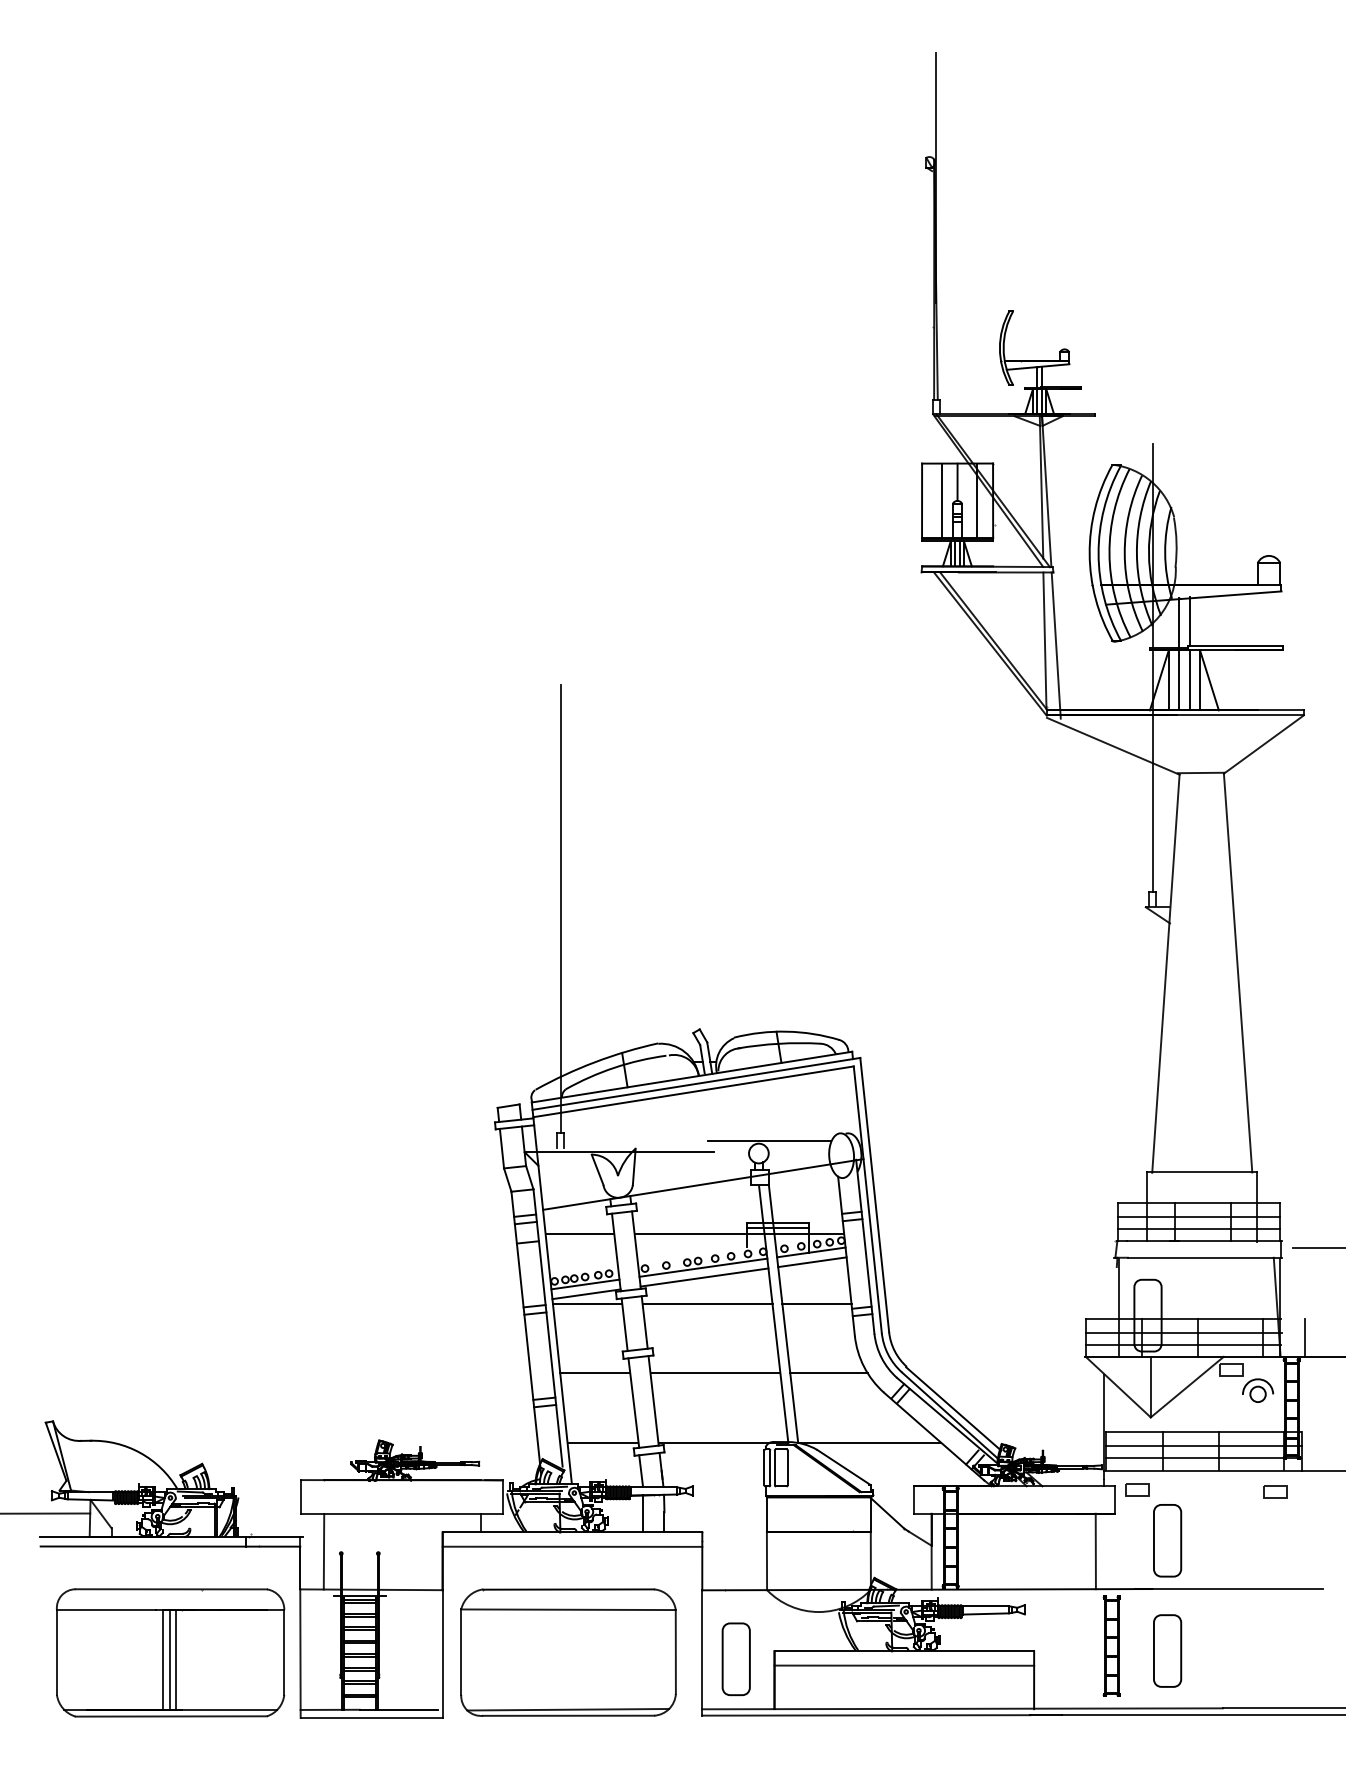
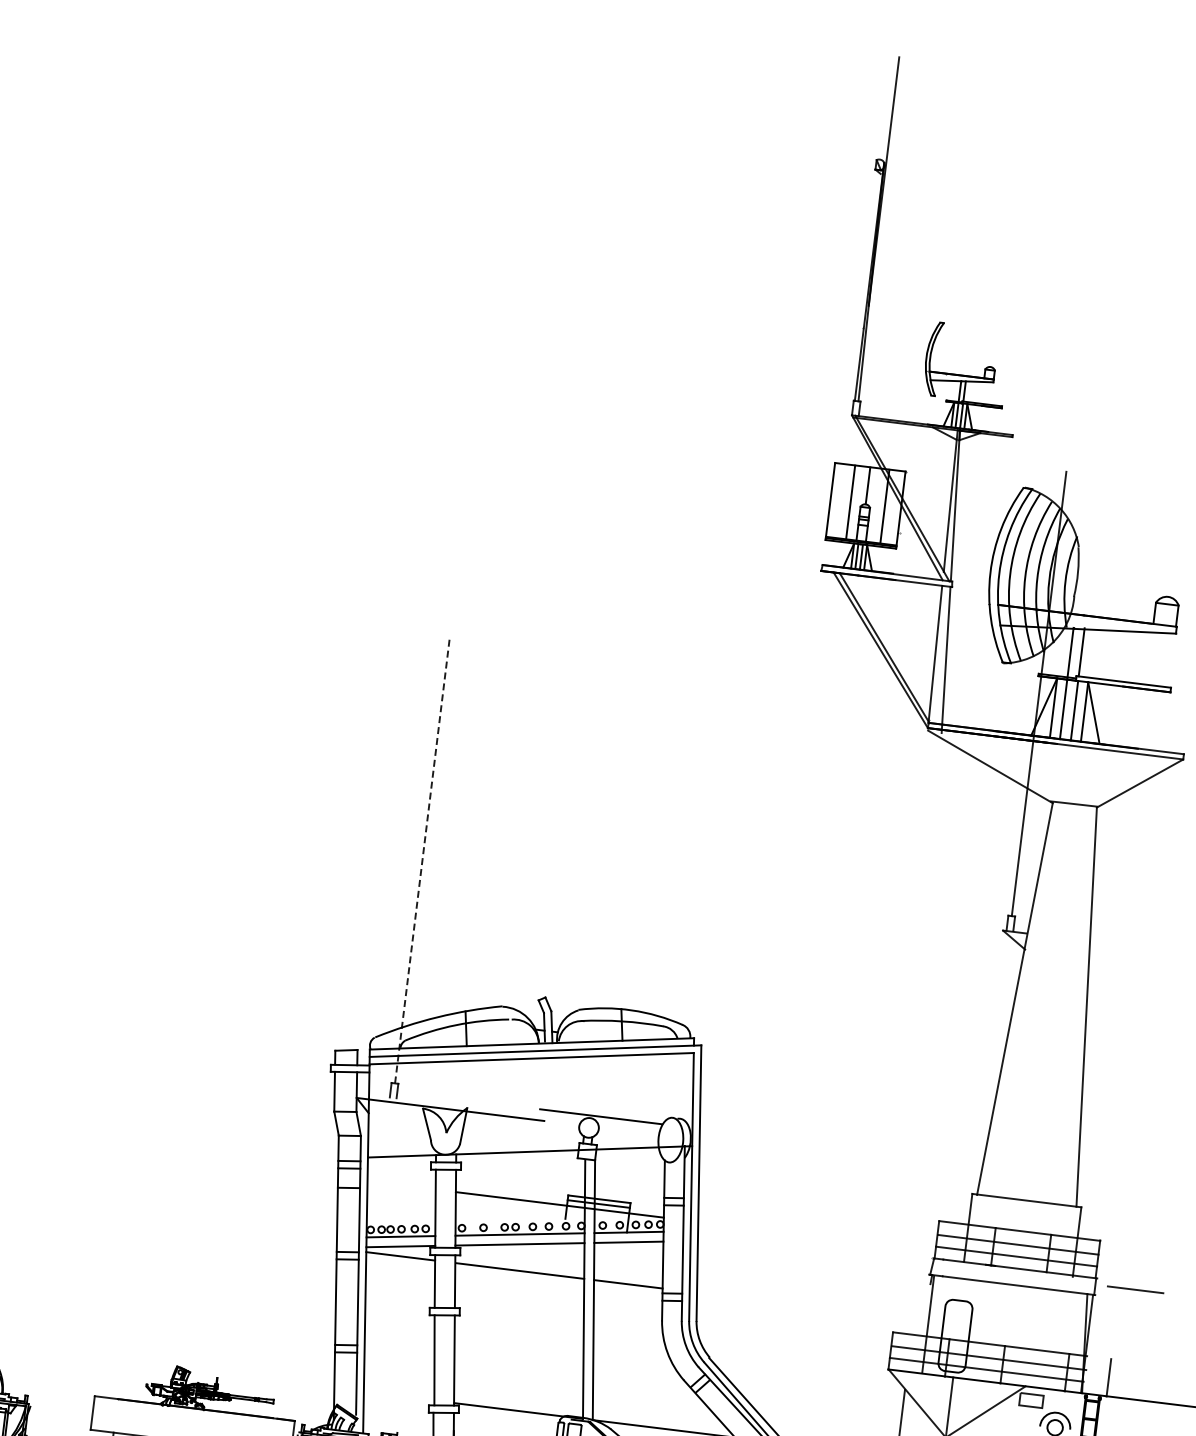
line: (560, 909) -> (421, 861), solid -> dashed
line: (579, 1233) -> (401, 1185), removed
line: (595, 1373) -> (400, 1326), removed
line: (715, 1373) -> (519, 1340), removed
line: (828, 1373) -> (631, 1354), removed
line: (602, 1443) -> (398, 1396), removed

